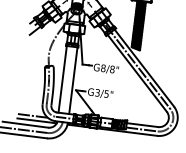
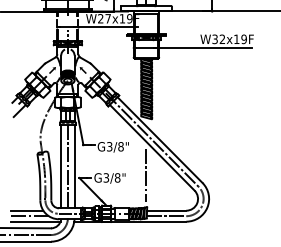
text: (103, 68) -> (109, 146), G8/8" -> G3/8"
line: (67, 79) -> (67, 166), added
text: (106, 93) -> (117, 177), G3/5" -> G3/8"
line: (130, 94) -> (146, 174), added
line: (31, 111) -> (27, 210), added

